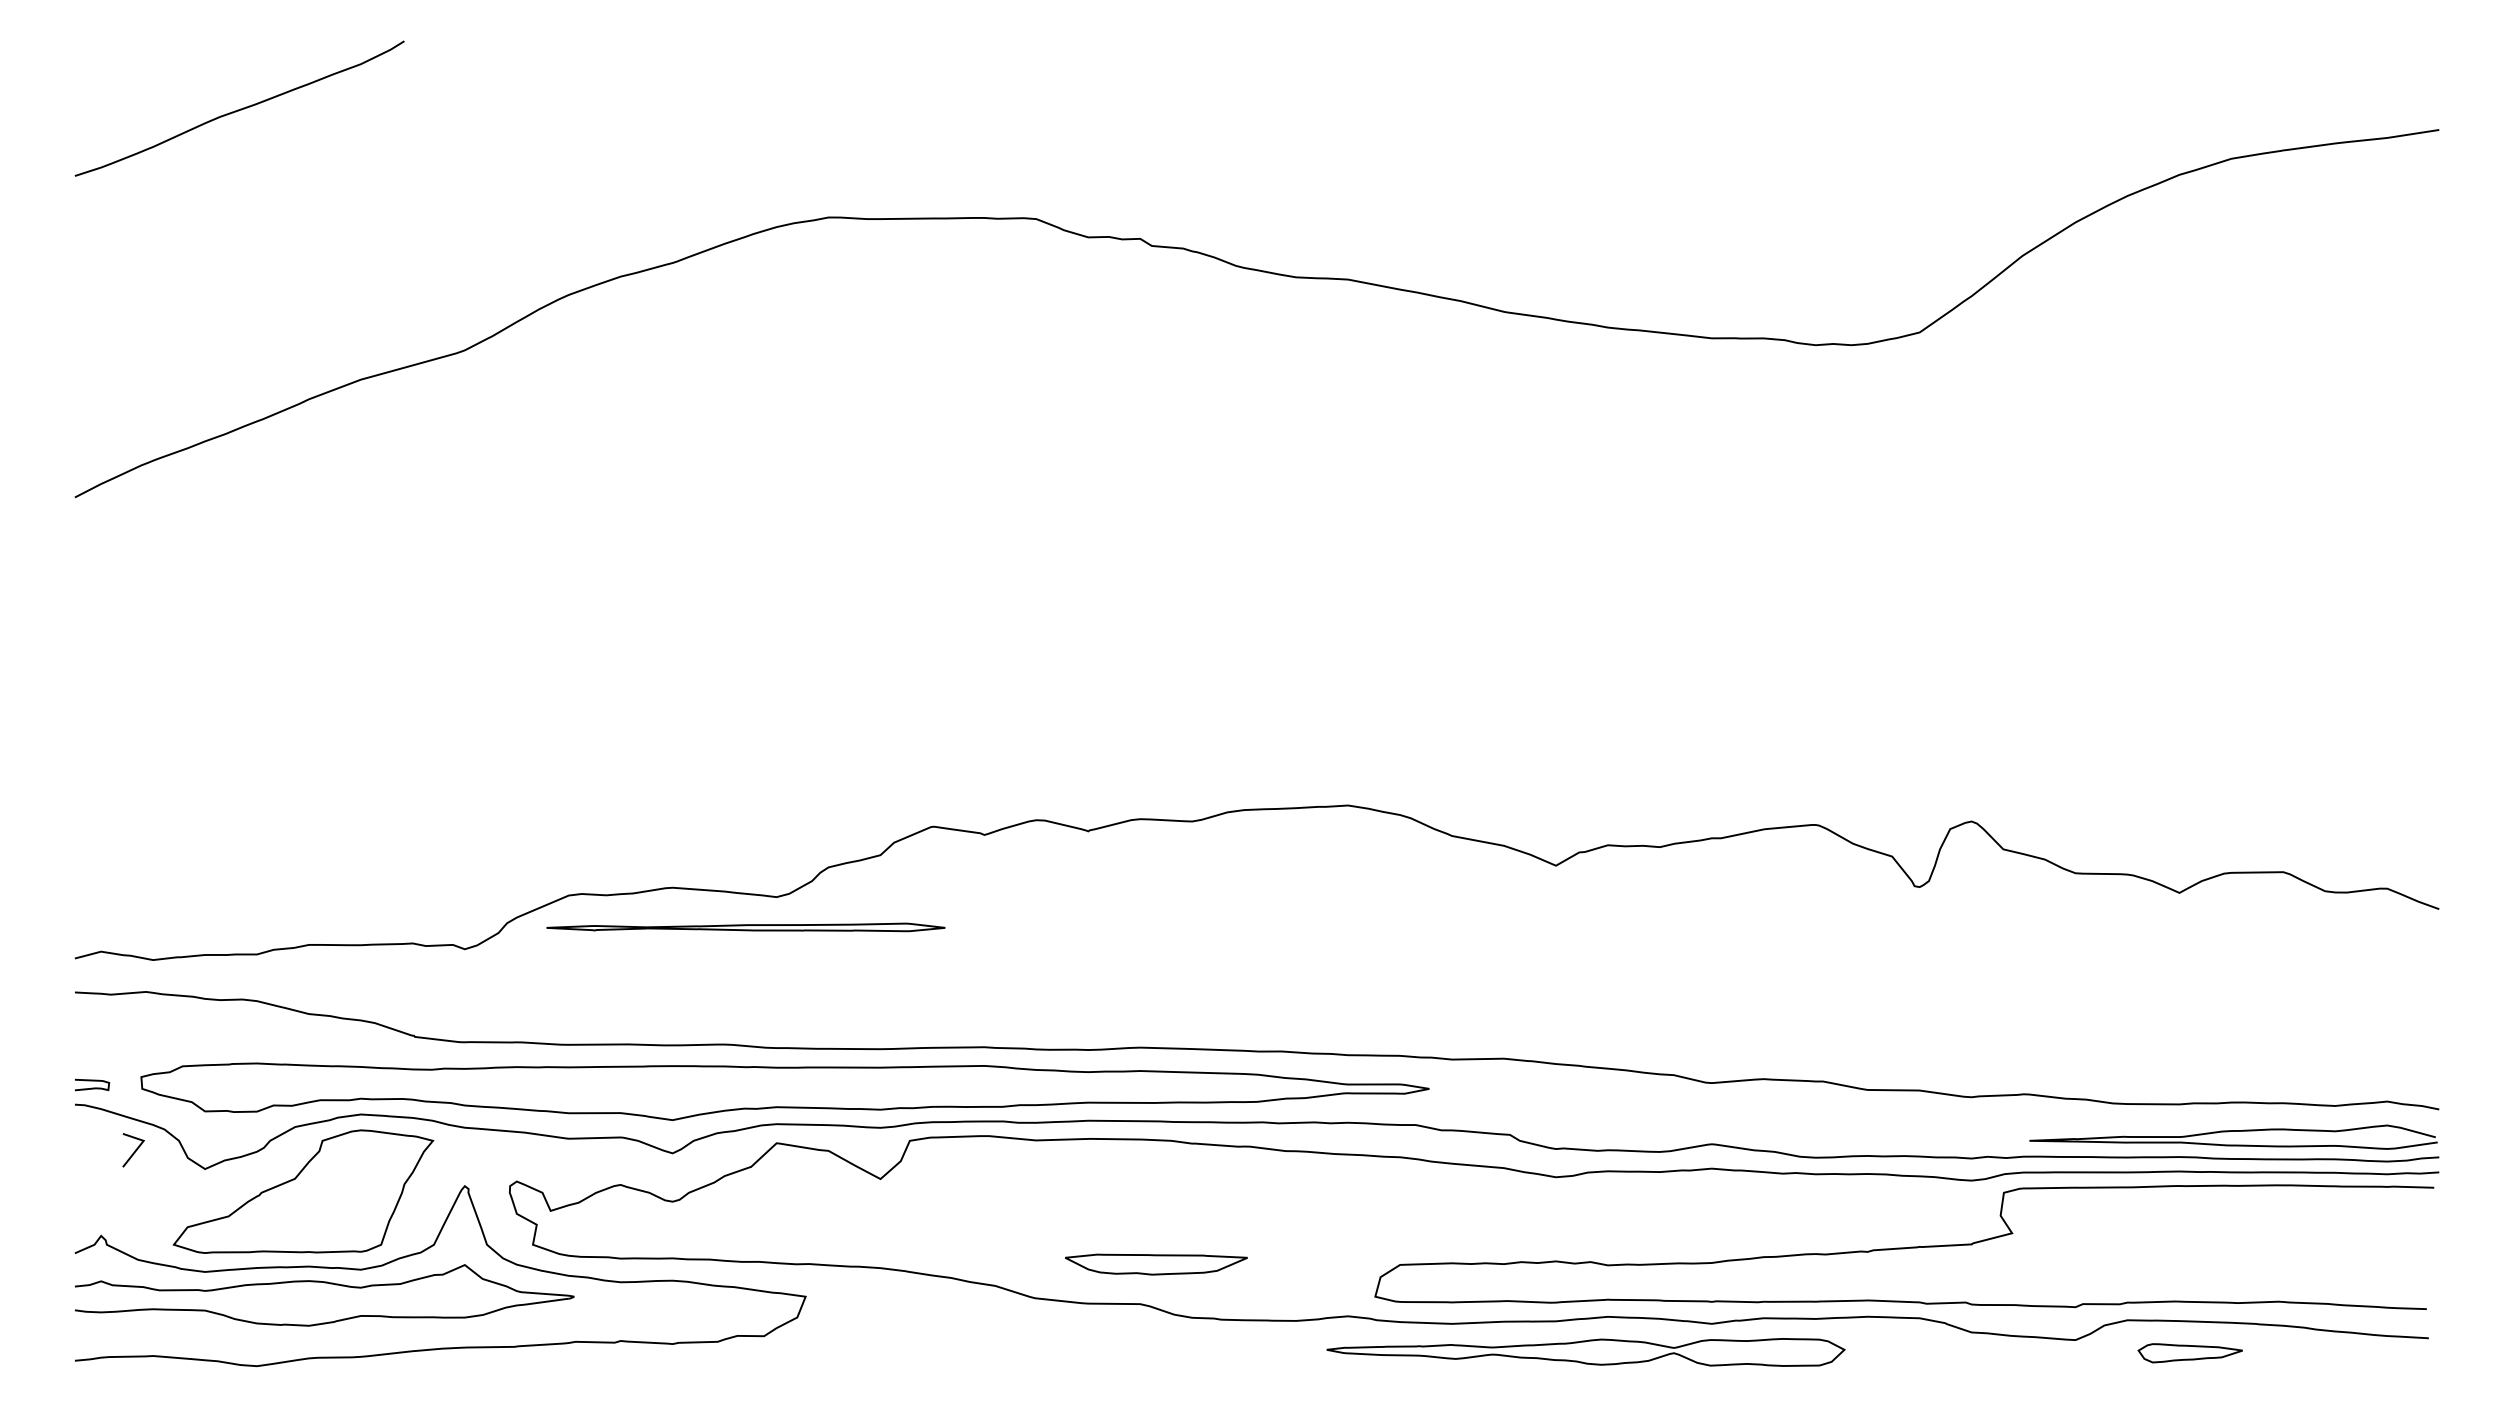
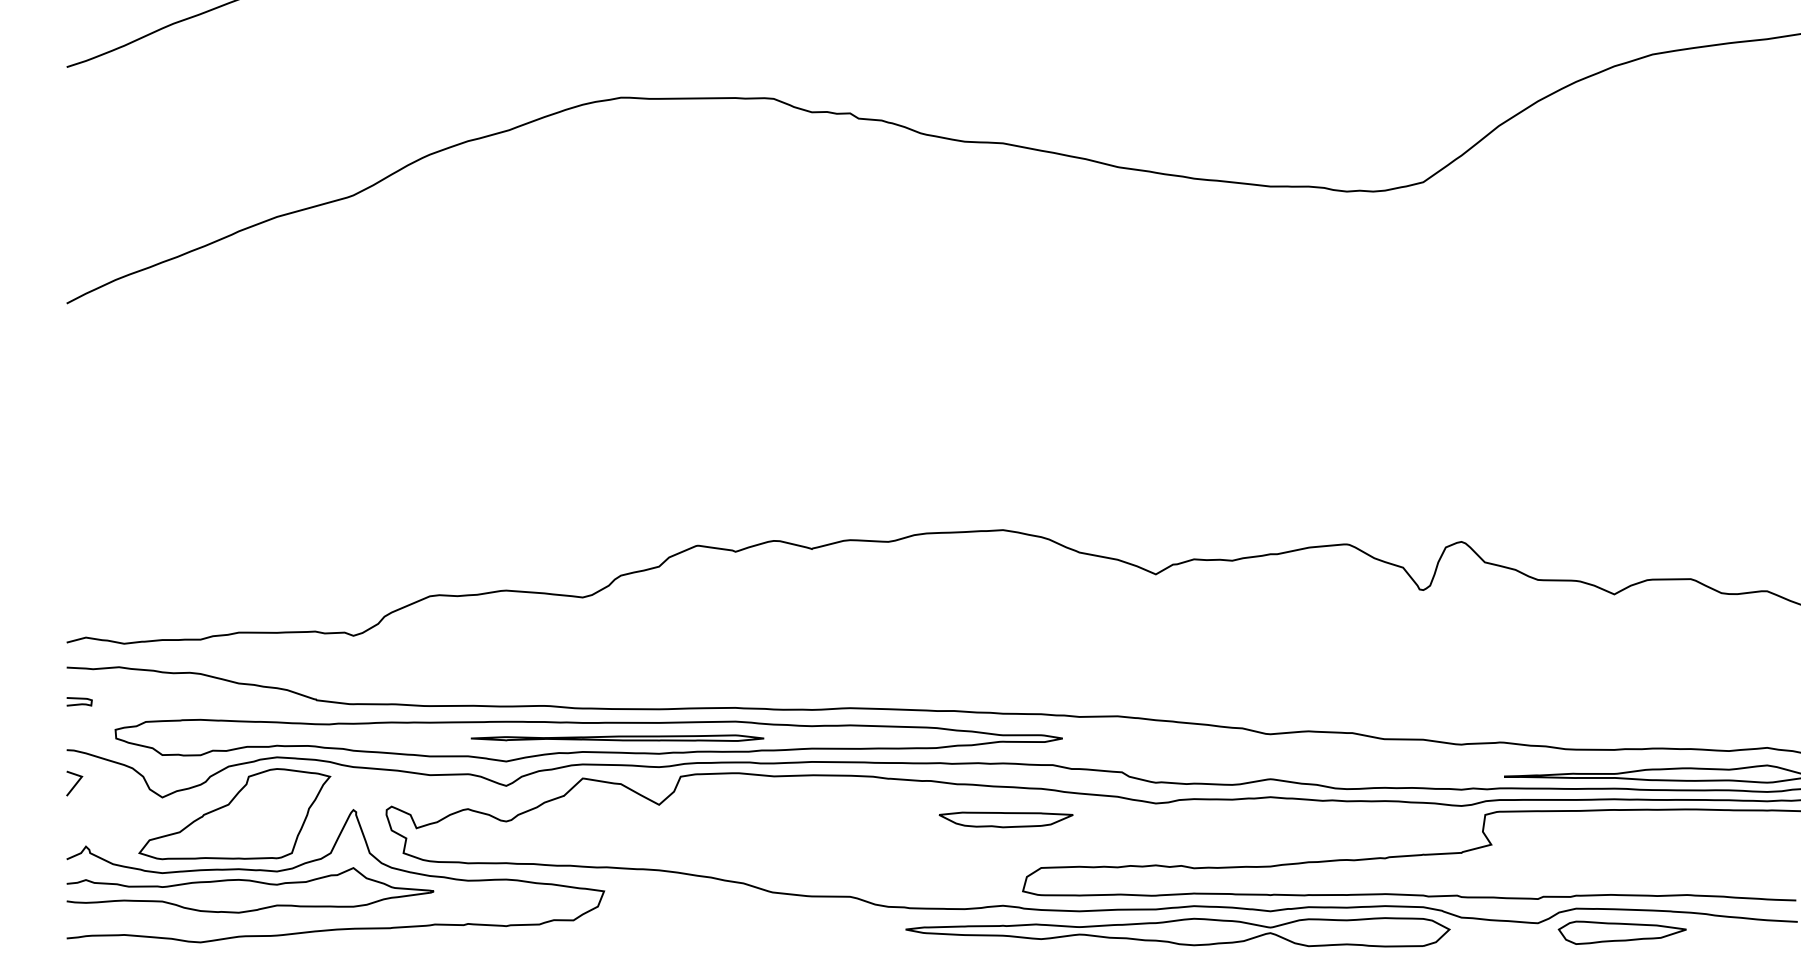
part: (745, 927) -> (617, 738), moved
curve: (92, 1081) -> (79, 699), moved
line: (134, 1150) -> (75, 783), moved
part: (1156, 1264) -> (1006, 819), moved
part: (1585, 1352) -> (1177, 932), size x1.43
part: (2190, 1353) -> (1622, 933), size x1.67

